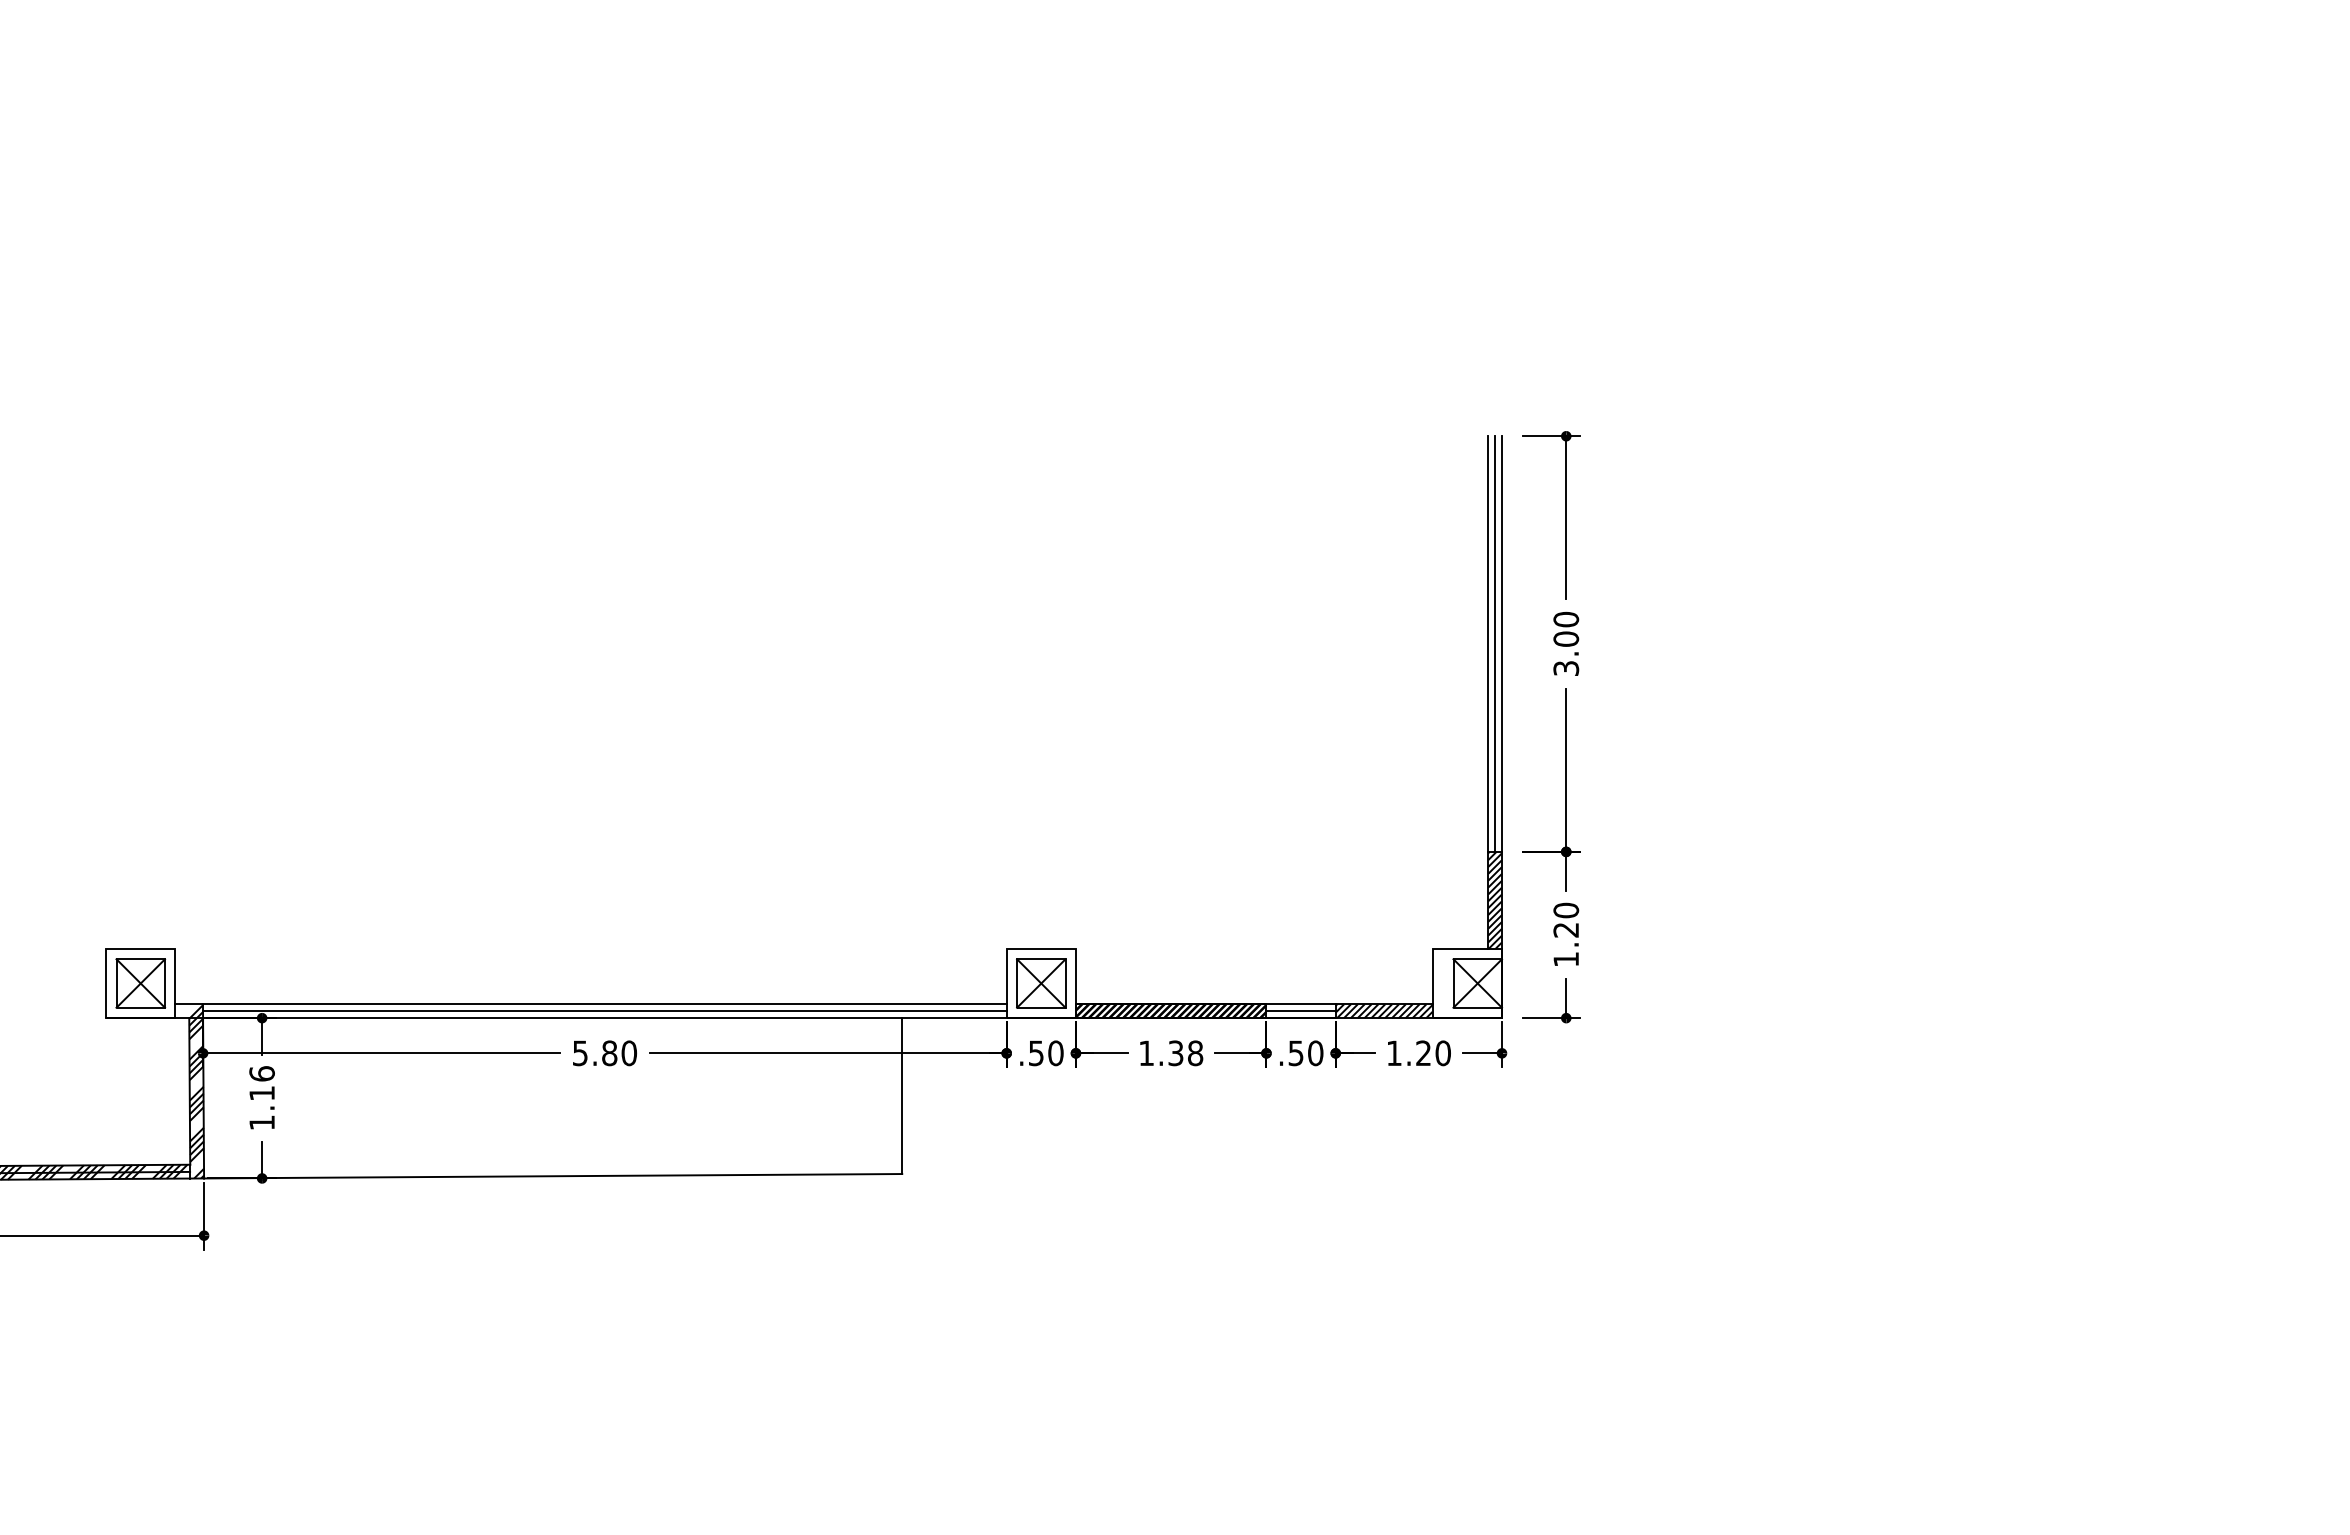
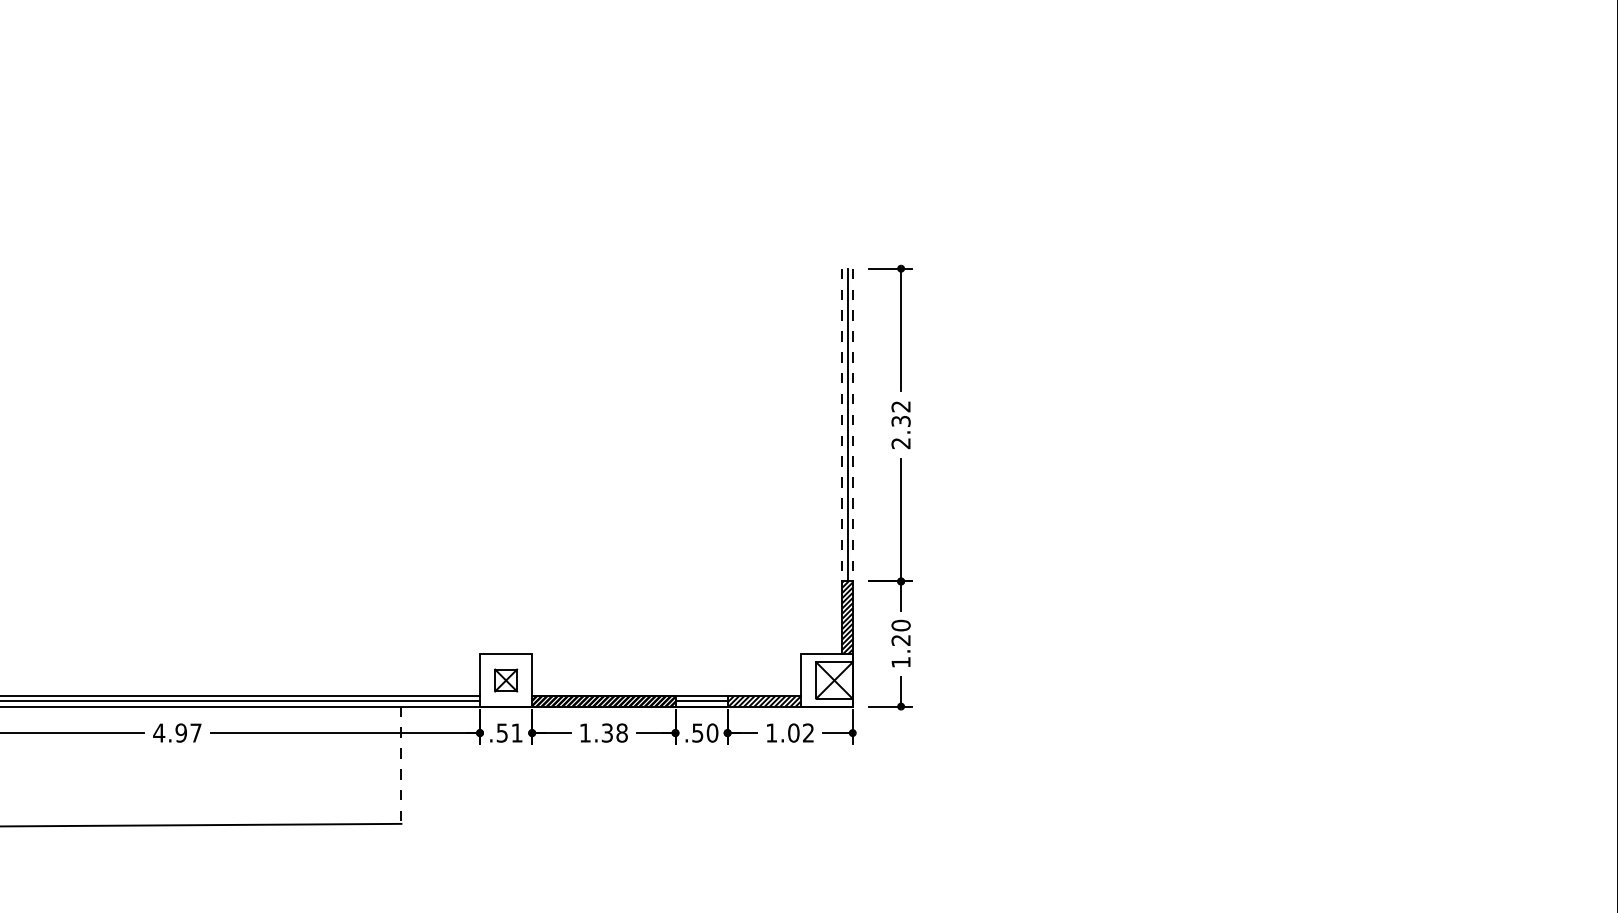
text: (1566, 643) -> (901, 424), 3.00 -> 2.32
line: (1488, 644) -> (842, 425), solid -> dashed
line: (1501, 644) -> (852, 425), solid -> dashed
part: (1041, 983) -> (506, 680), size x0.6
text: (604, 1053) -> (177, 733), 5.80 -> 4.97
text: (1055, 1053) -> (516, 733), .50 -> .51
text: (1433, 1053) -> (801, 733), 1.20 -> 1.02
line: (902, 1096) -> (401, 765), solid -> dashed

